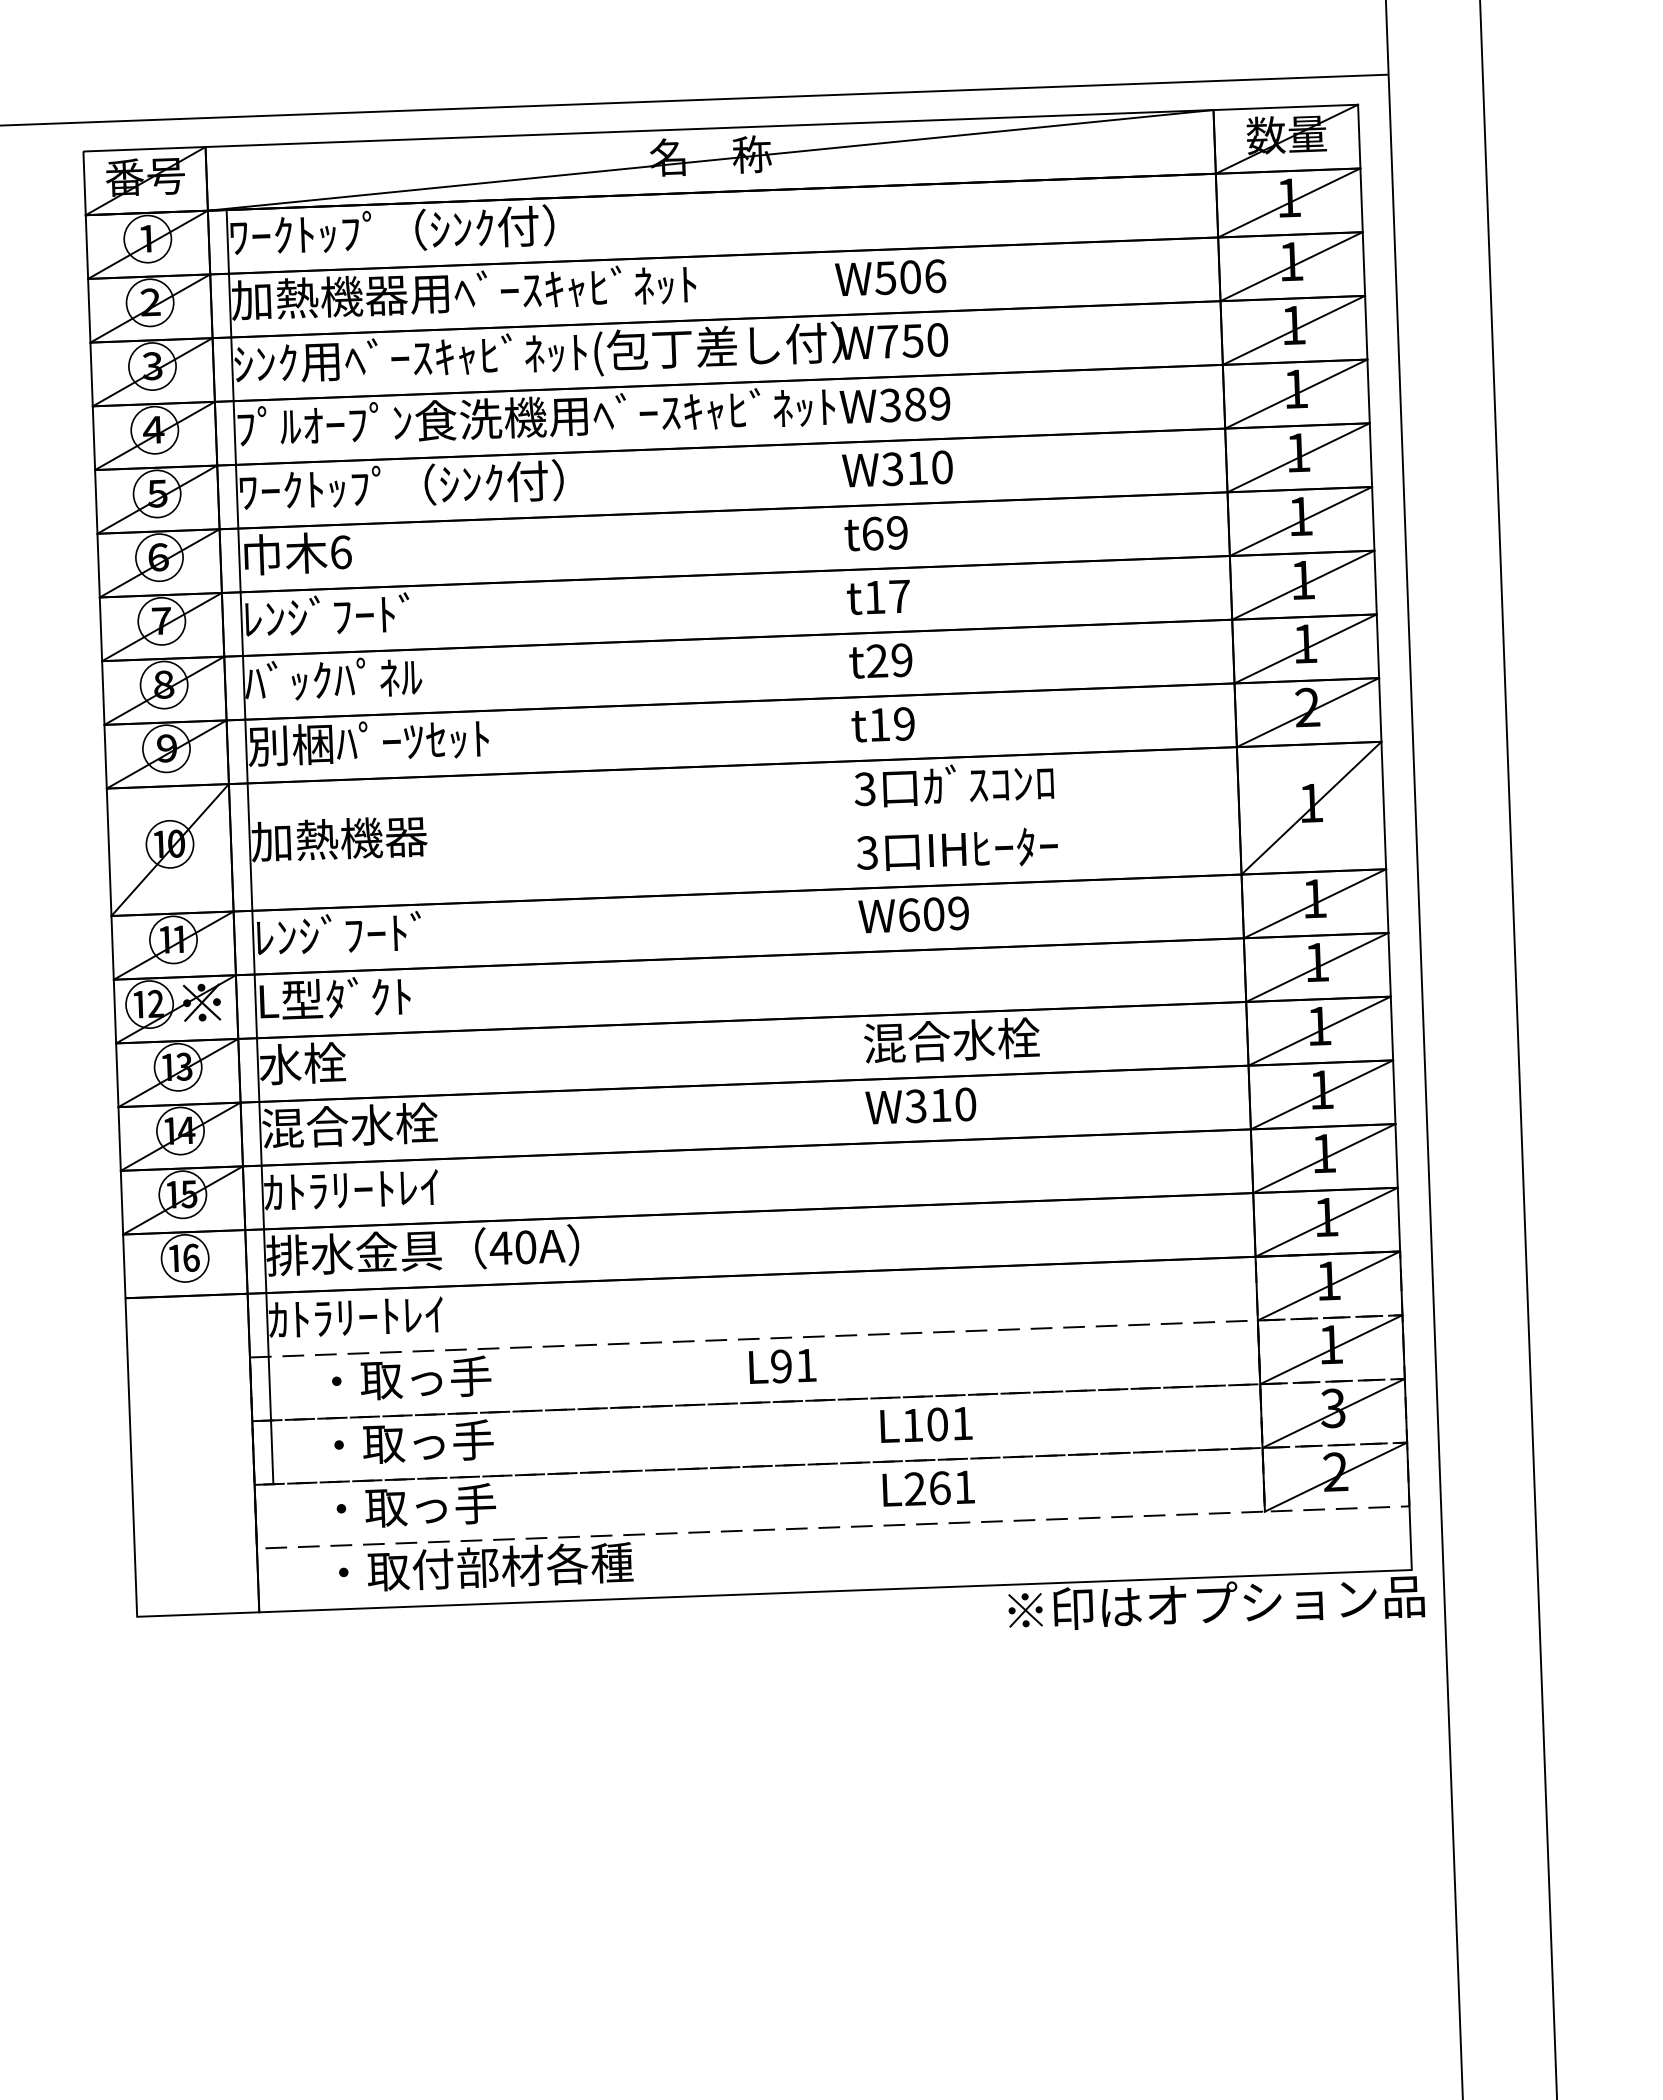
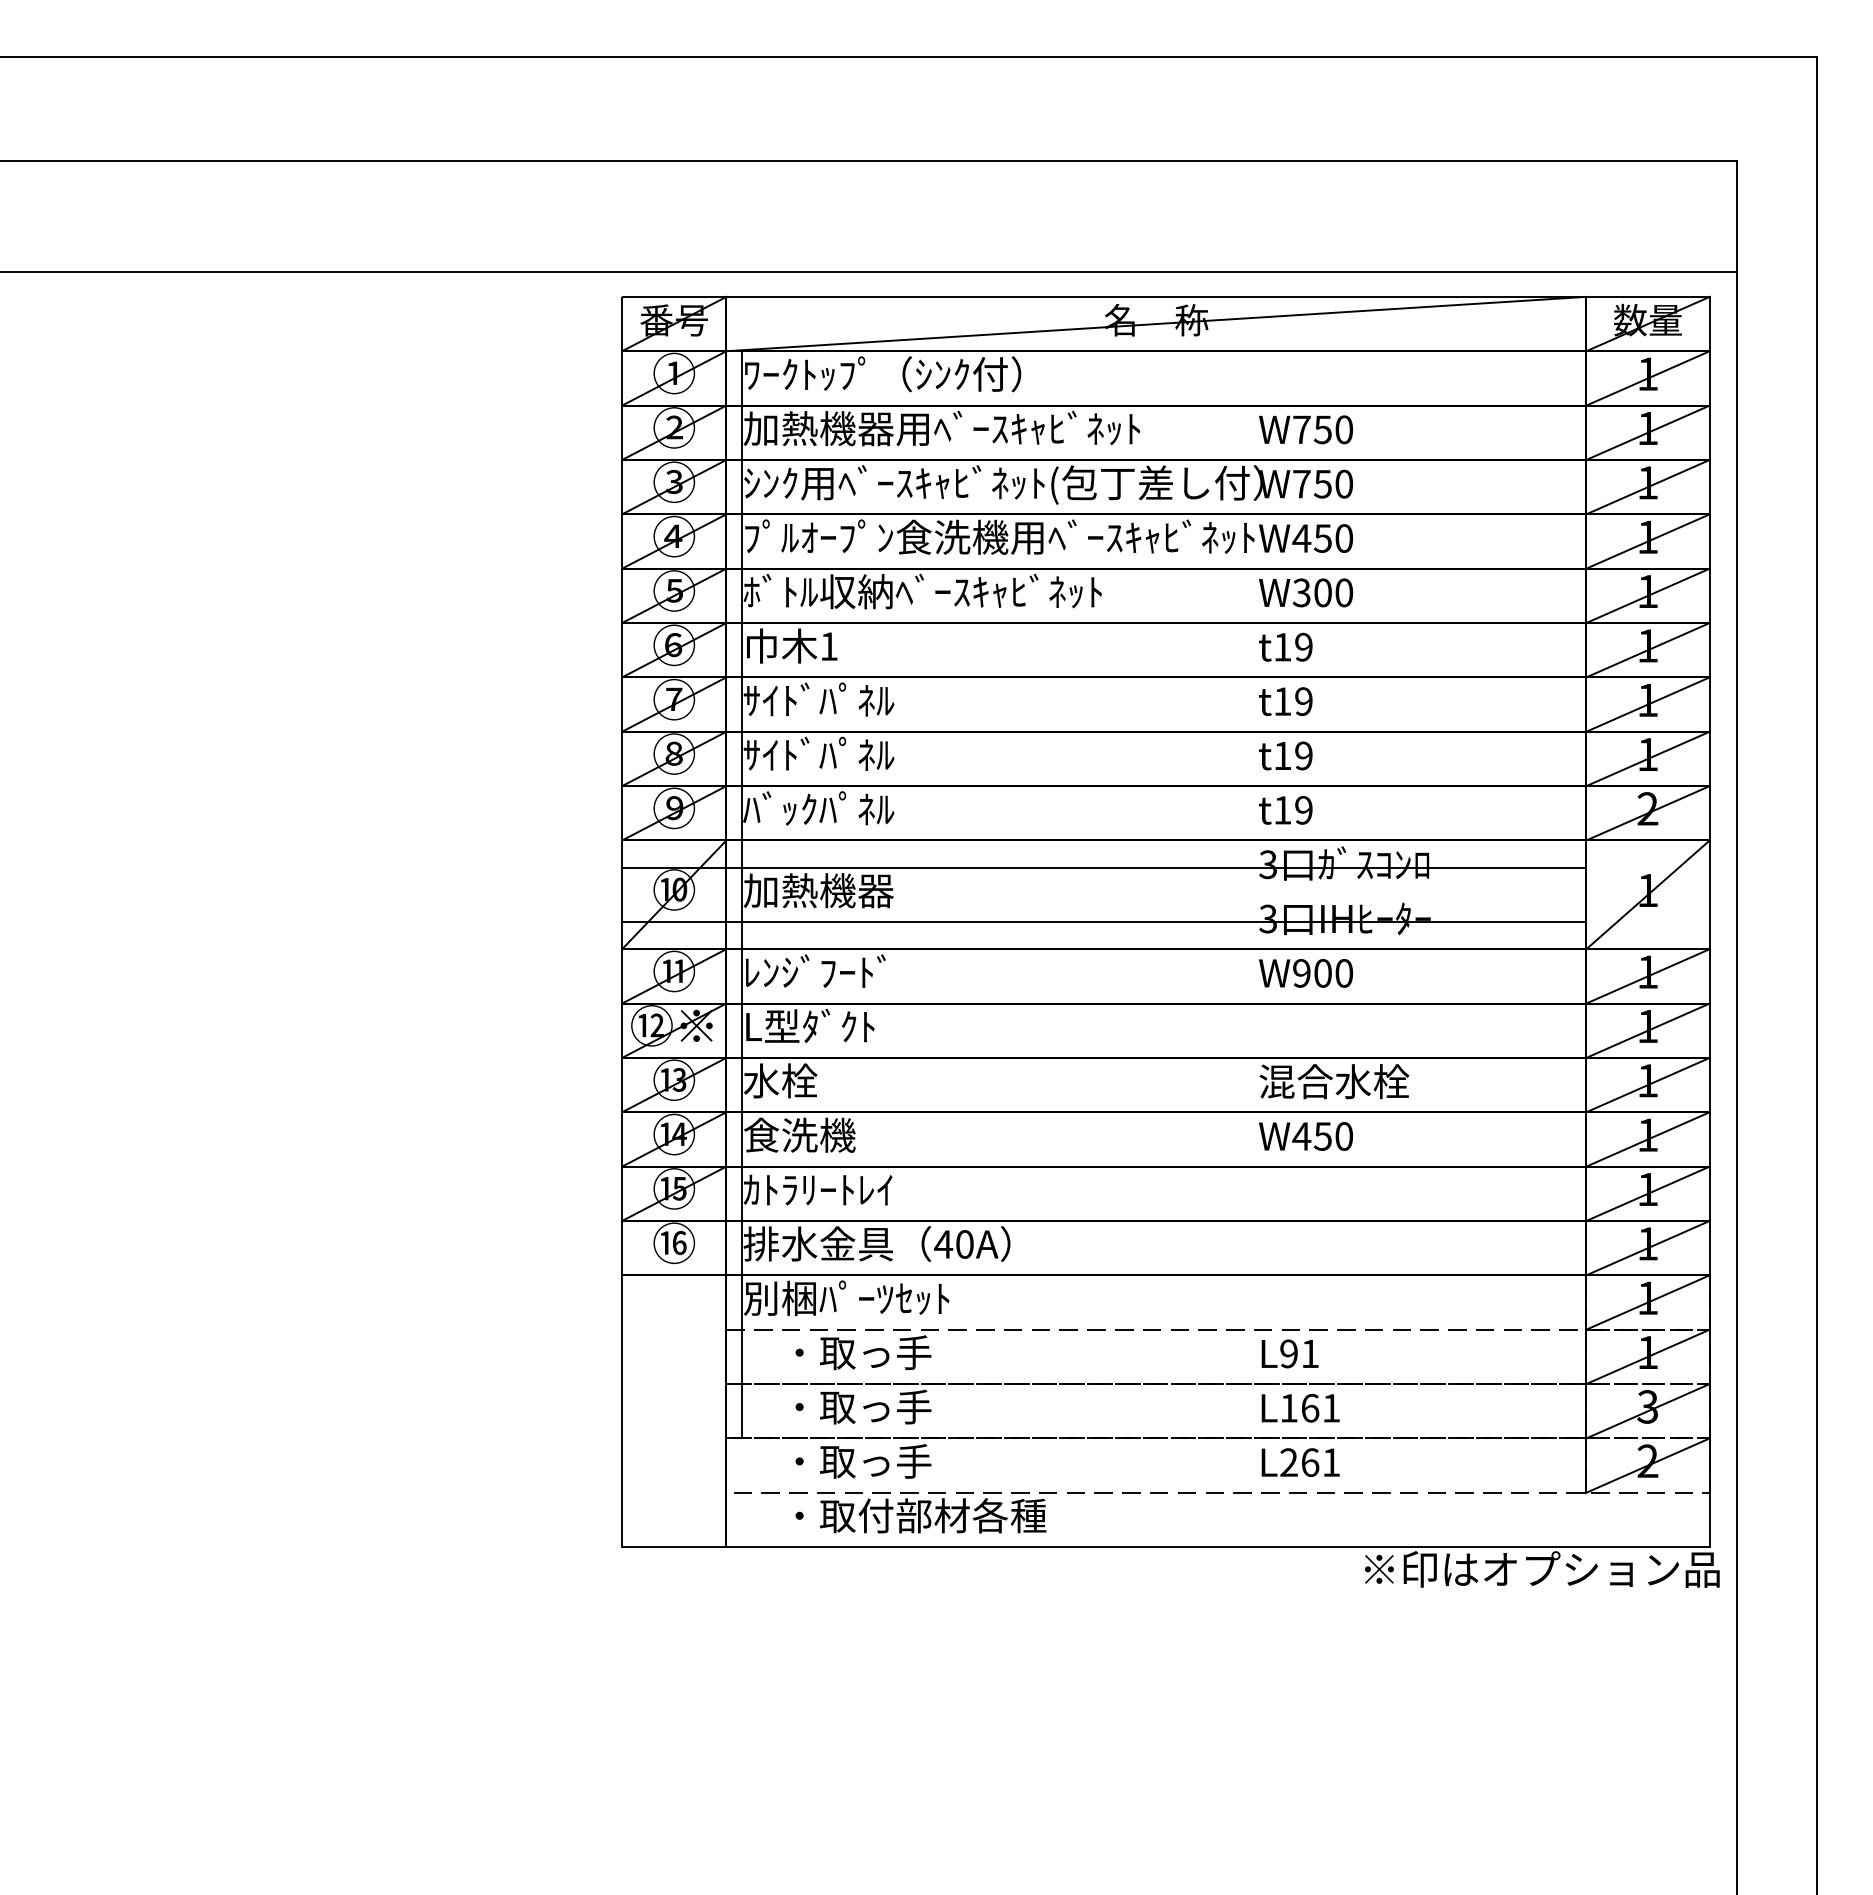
text: (909, 276) -> (1322, 429), W506 -> W750
text: (914, 404) -> (1322, 538), W389 -> W450
text: (916, 467) -> (1322, 592), W310 -> W300
text: (448, 483) -> (922, 591), ﾜｰｸﾄｯﾌﾟ（ｼﾝｸ付） -> ﾎﾞﾄﾙ収納ﾍﾞｰｽｷｬﾋﾞﾈｯﾄ
text: (872, 532) -> (1282, 646), t69 -> t19
text: (341, 552) -> (829, 646), 6 -> 1
text: (899, 596) -> (1303, 701), t17 -> t19
text: (330, 614) -> (818, 699), ﾚﾝｼﾞﾌｰﾄﾞ -> ｻｲﾄﾞﾊﾟﾈﾙ
text: (877, 660) -> (1282, 755), t29 -> t19
text: (287, 679) -> (779, 753), ﾊﾞｯｸﾊﾟﾈﾙ -> ｻｲﾄﾞﾊﾟﾈﾙ
text: (368, 741) -> (846, 808), 別梱ﾊﾟｰﾂｾｯﾄ -> ﾊﾞｯｸﾊﾟﾈﾙ
line: (673, 799) -> (1104, 867), added
line: (675, 862) -> (1104, 921), added
text: (934, 914) -> (1323, 973), W609 -> W900
text: (927, 1105) -> (1311, 1136), W310 -> W450
text: (349, 1124) -> (818, 1134), 混合水栓 -> 食洗機
text: (389, 1314) -> (846, 1297), ｶﾄﾗﾘｰﾄﾚｲ -> 別梱ﾊﾟｰﾂｾｯﾄ
text: (782, 1365) -> (1289, 1353), moved
text: (937, 1423) -> (1310, 1407), L101 -> L161

